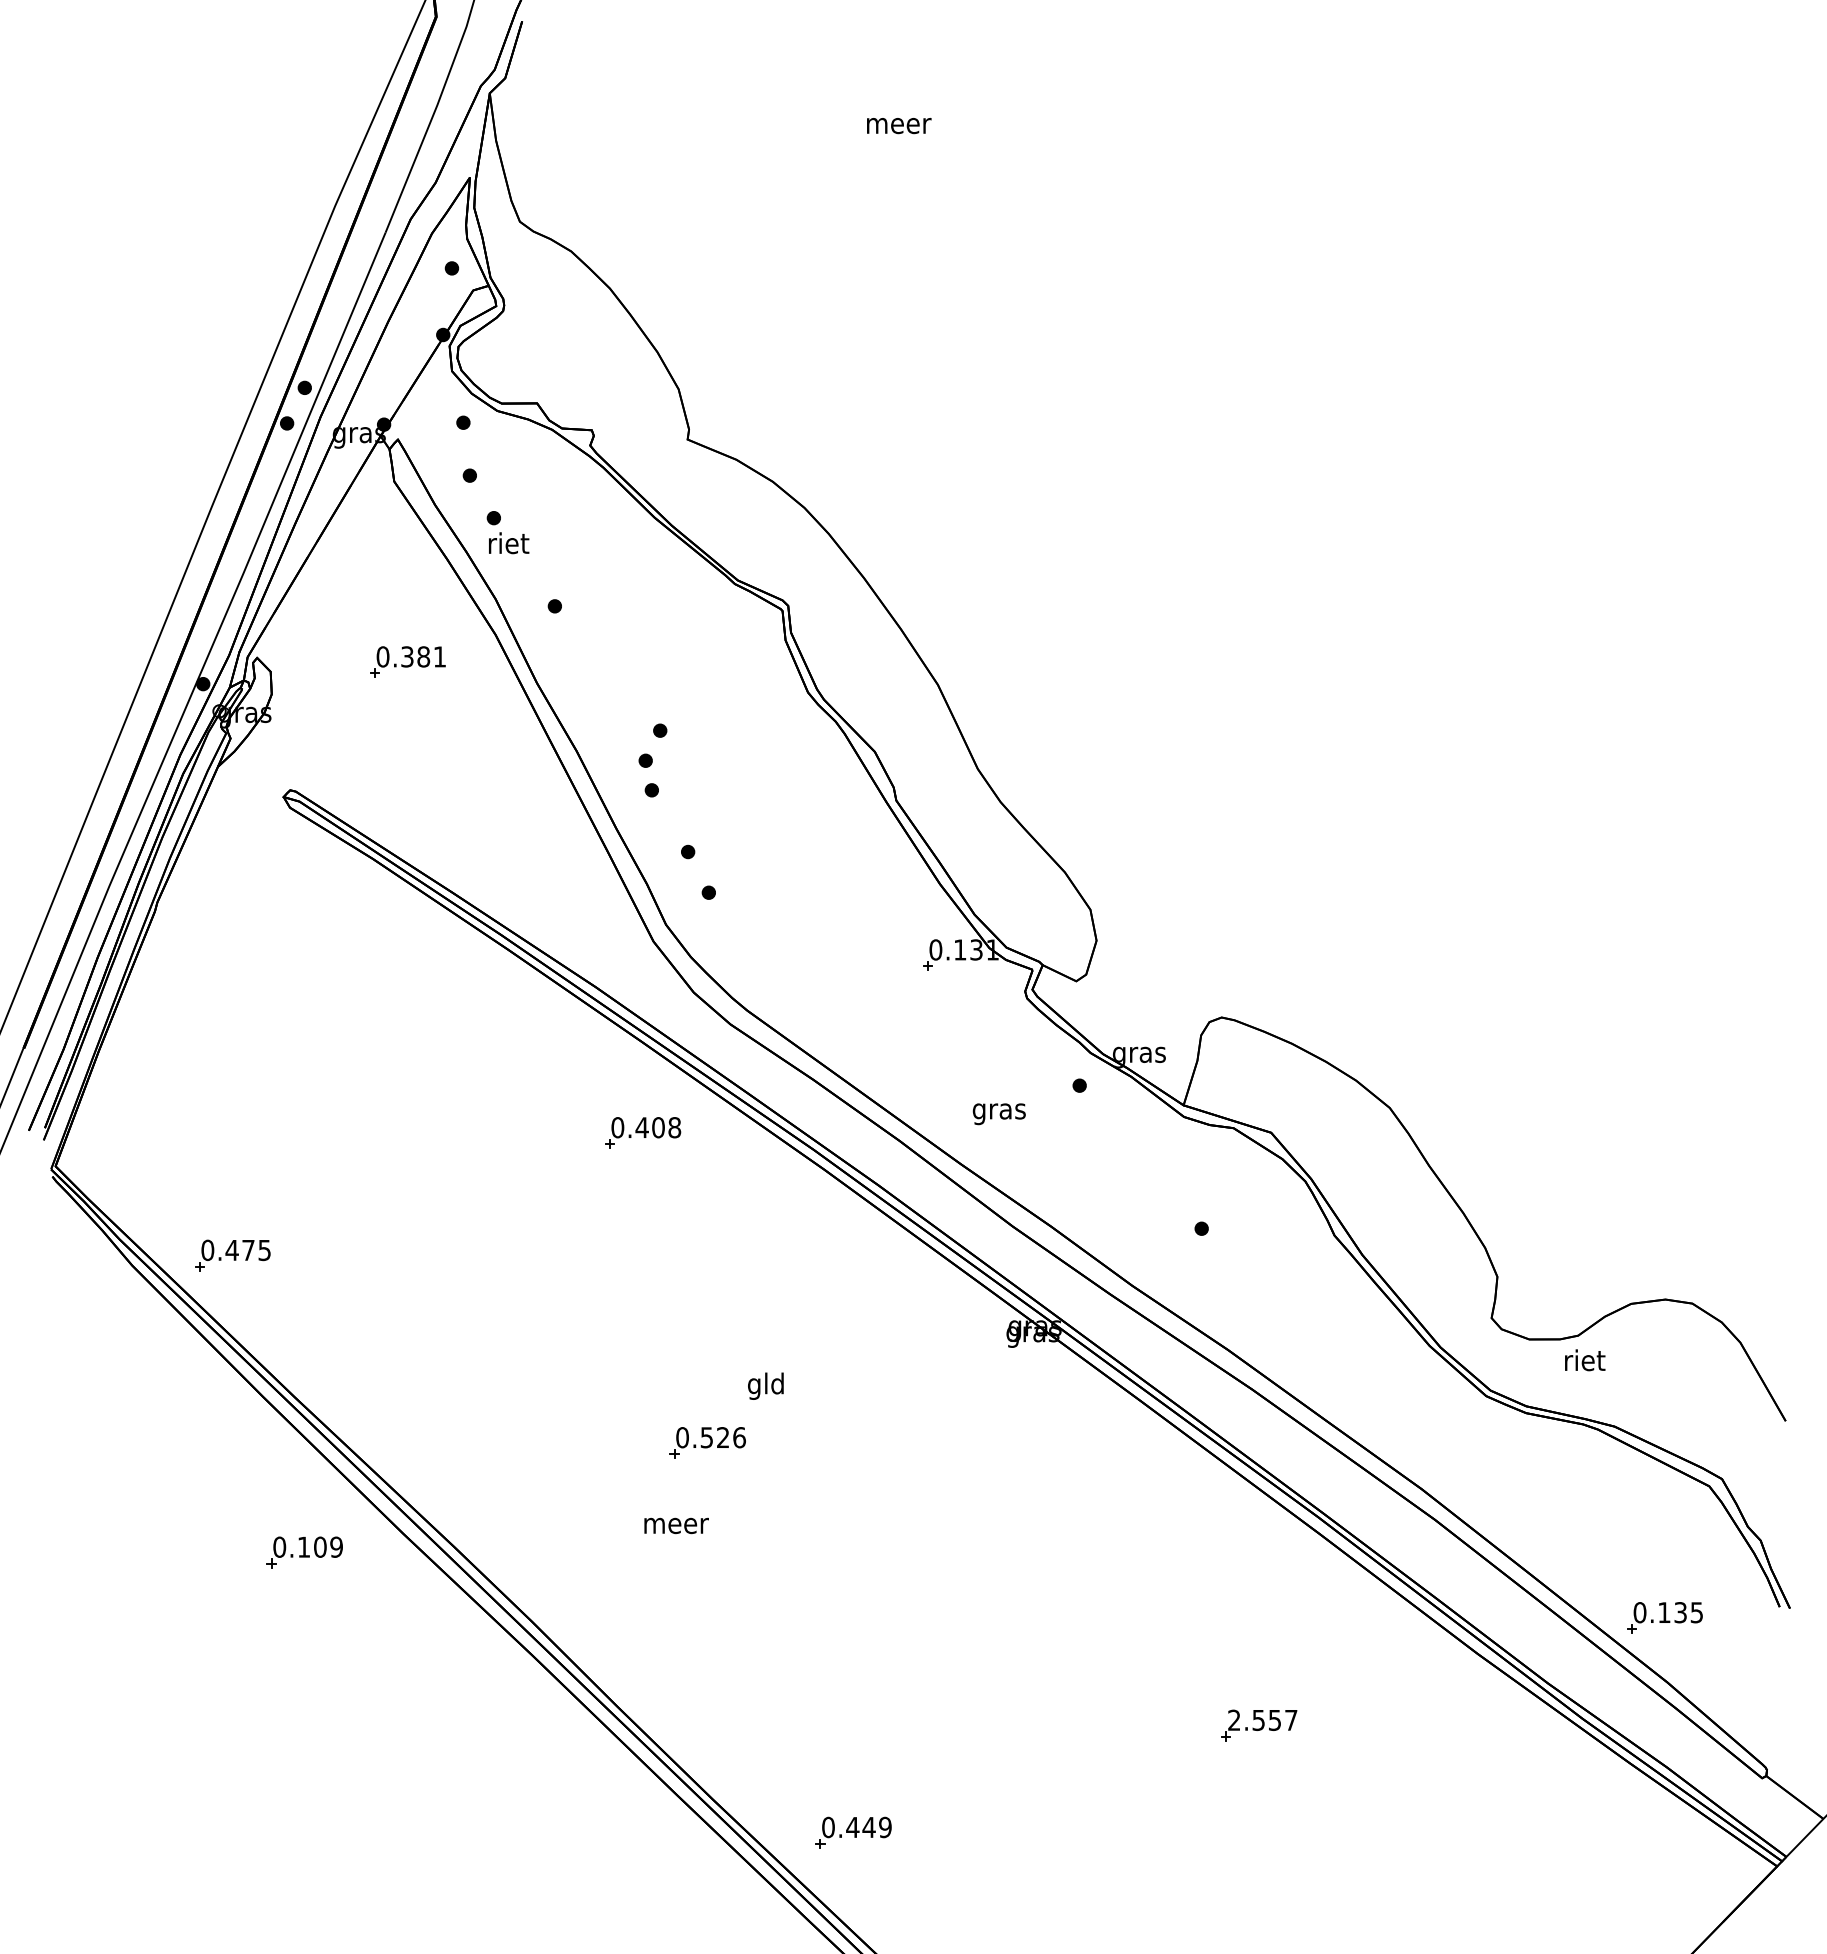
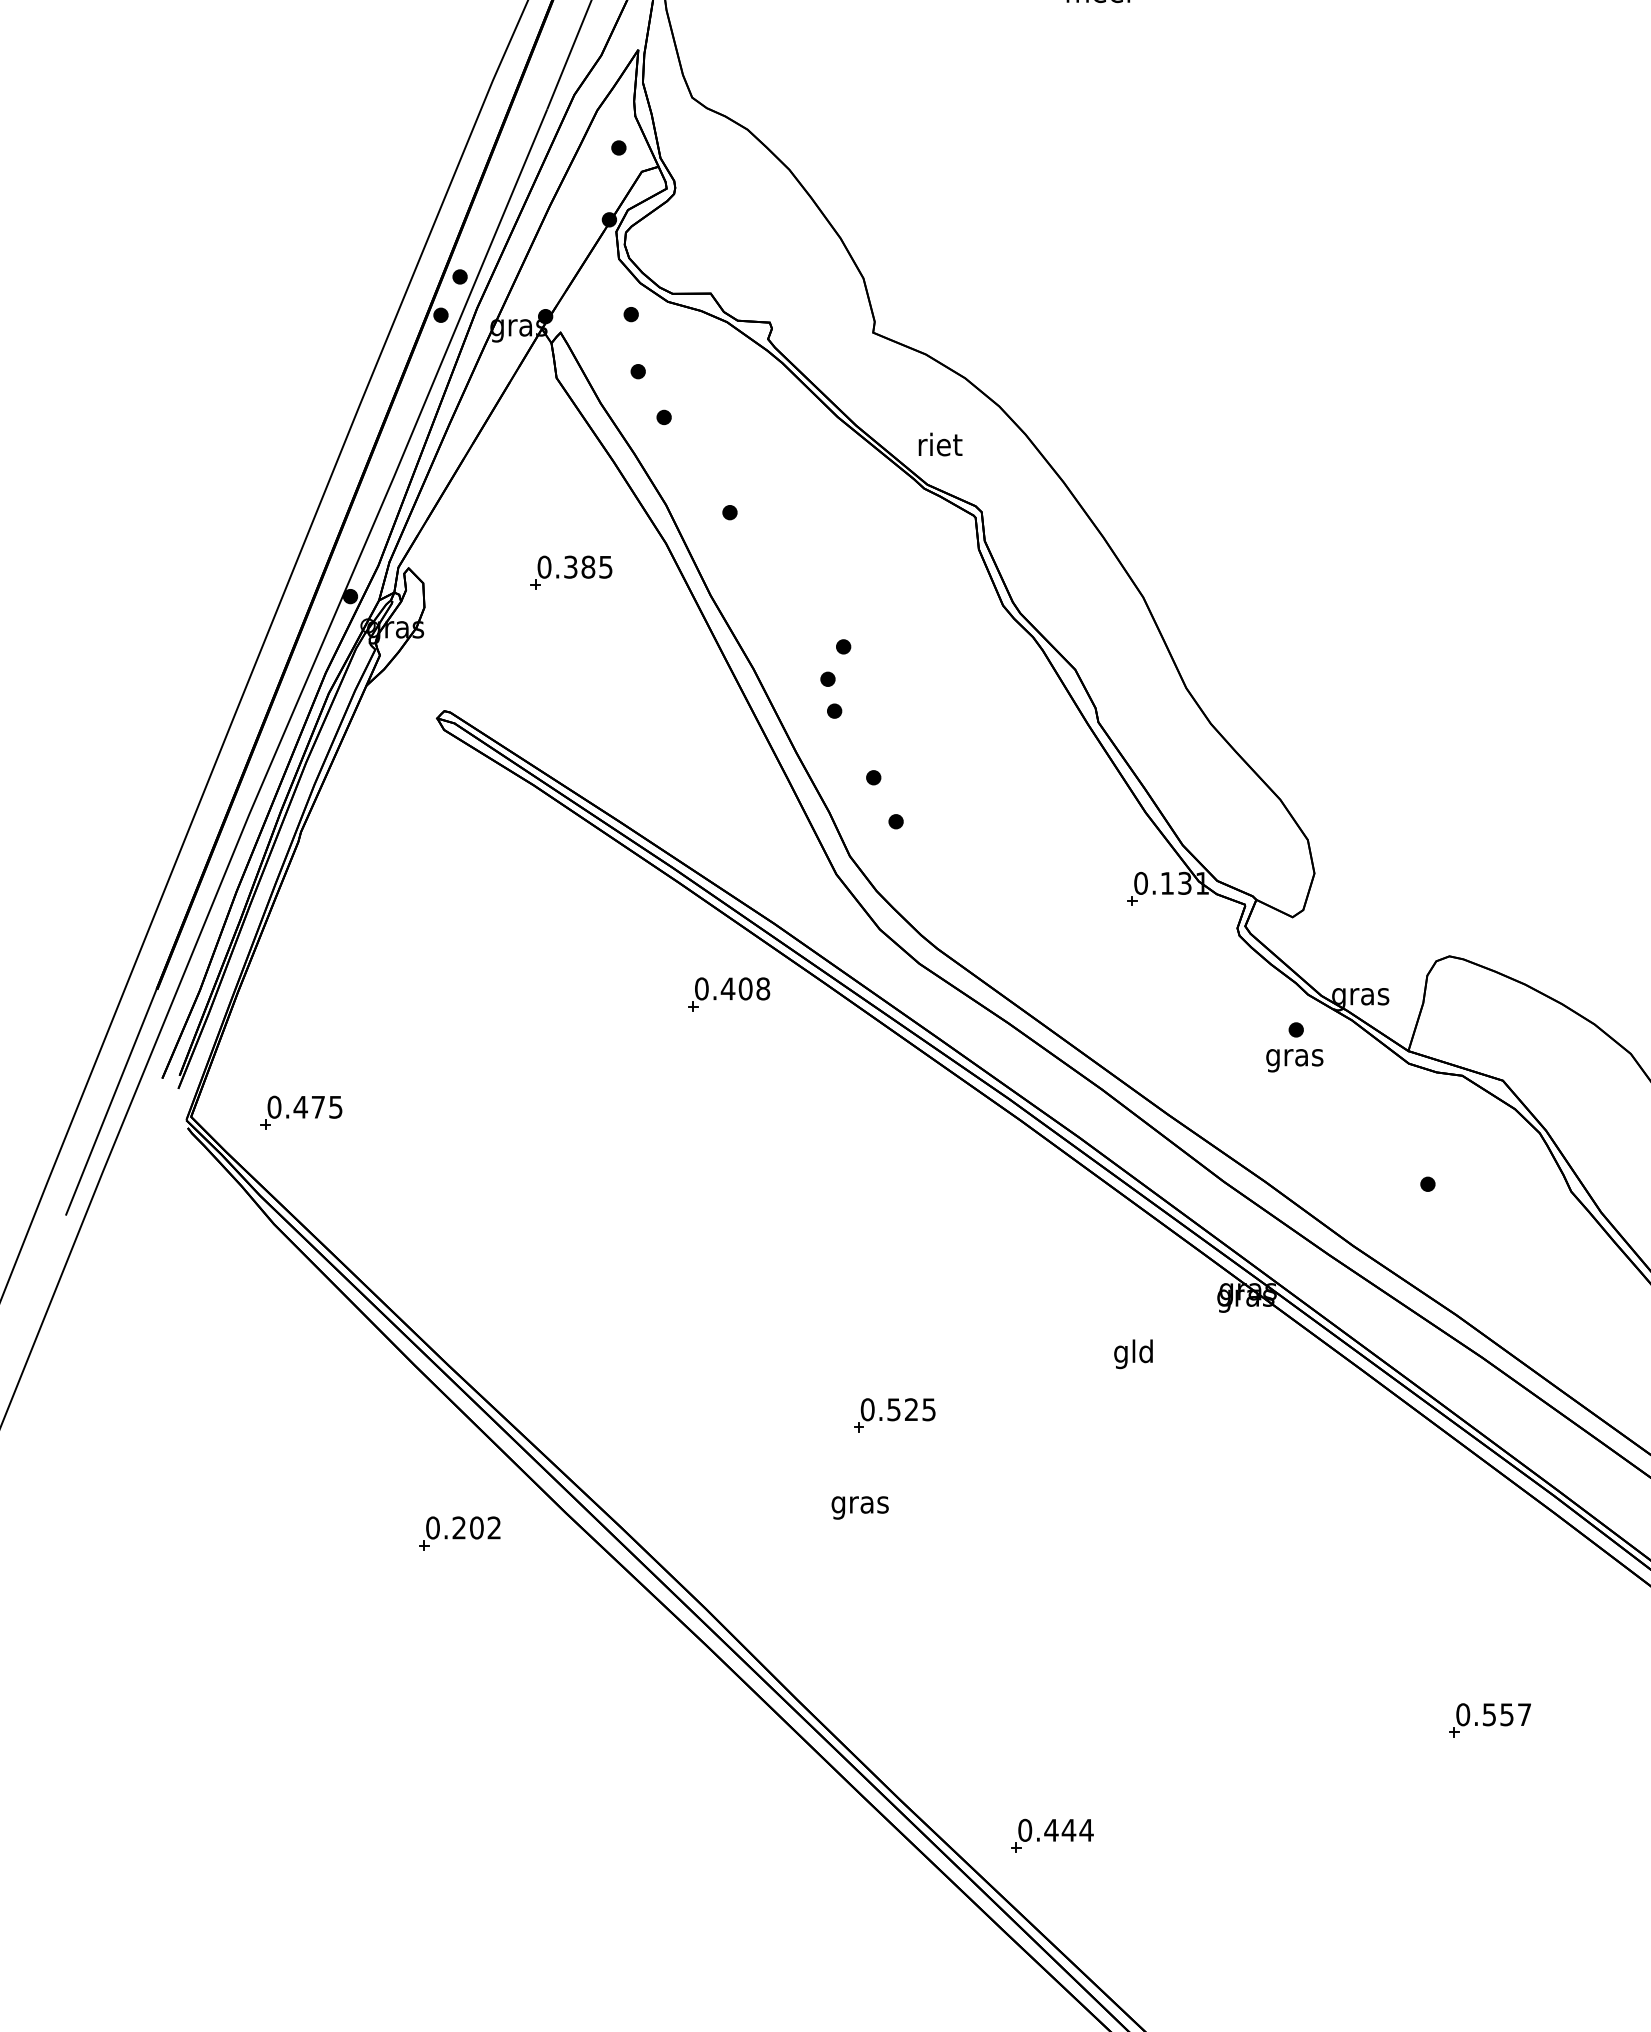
text: (509, 543) -> (941, 444), moved
text: (439, 656) -> (605, 566), 0.381 -> 0.385
text: (998, 1114) -> (1293, 1060), moved
part: (643, 1132) -> (729, 994), moved
part: (232, 1255) -> (301, 1112), moved
text: (765, 1385) -> (1133, 1353), moved
text: (739, 1437) -> (929, 1409), 0.526 -> 0.525
text: (676, 1528) -> (861, 1507), meer -> gras
text: (319, 1546) -> (475, 1527), 0.109 -> 0.202
text: (1234, 1719) -> (1463, 1713), 2.557 -> 0.557
text: (885, 1827) -> (1086, 1830), 0.449 -> 0.444

